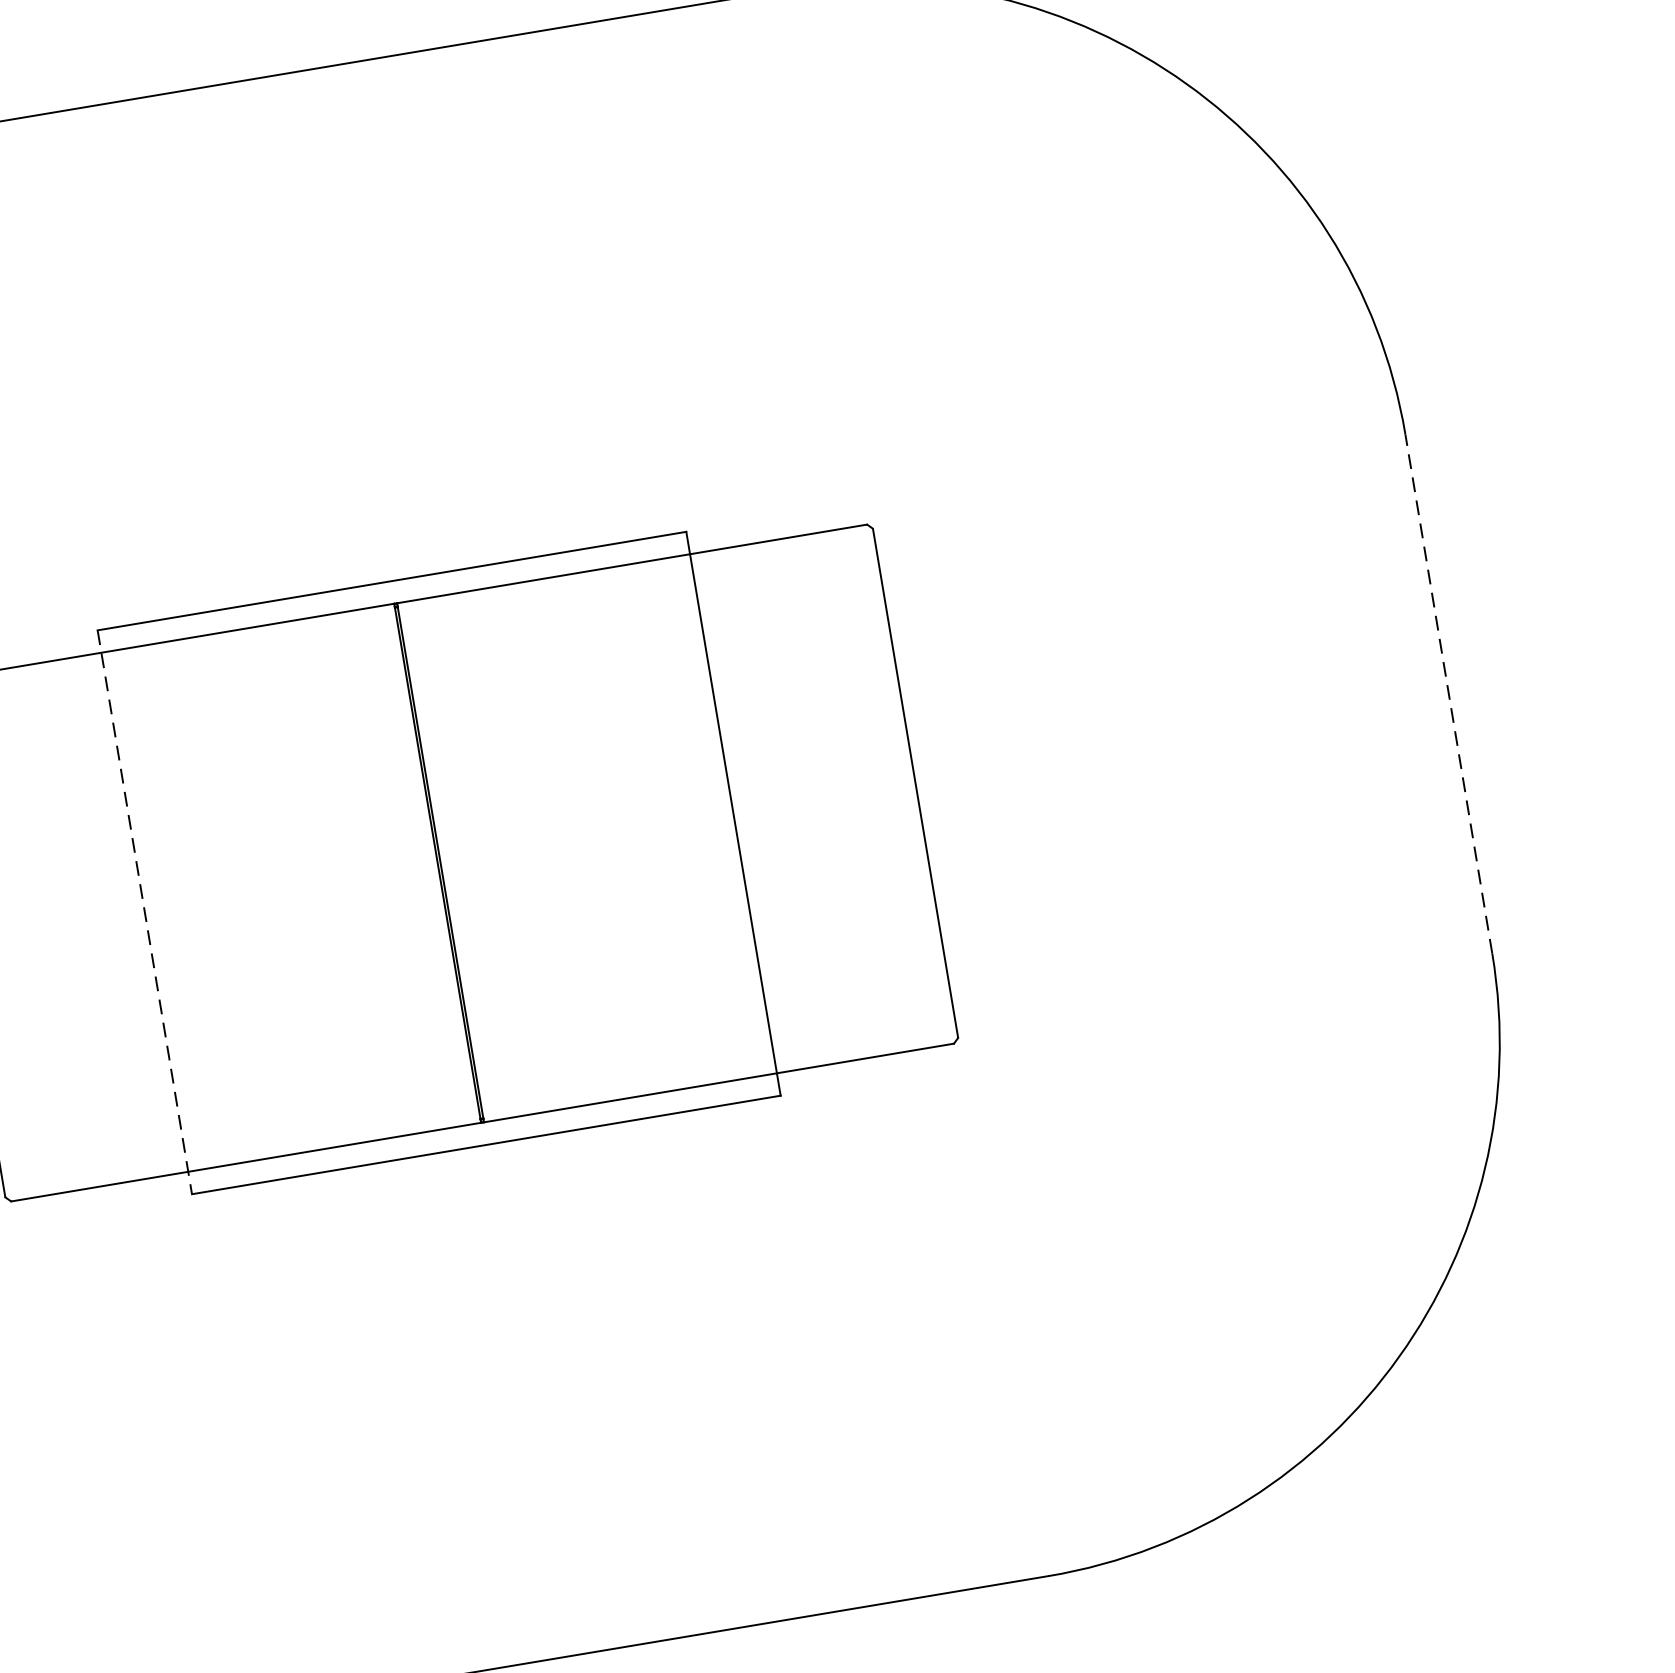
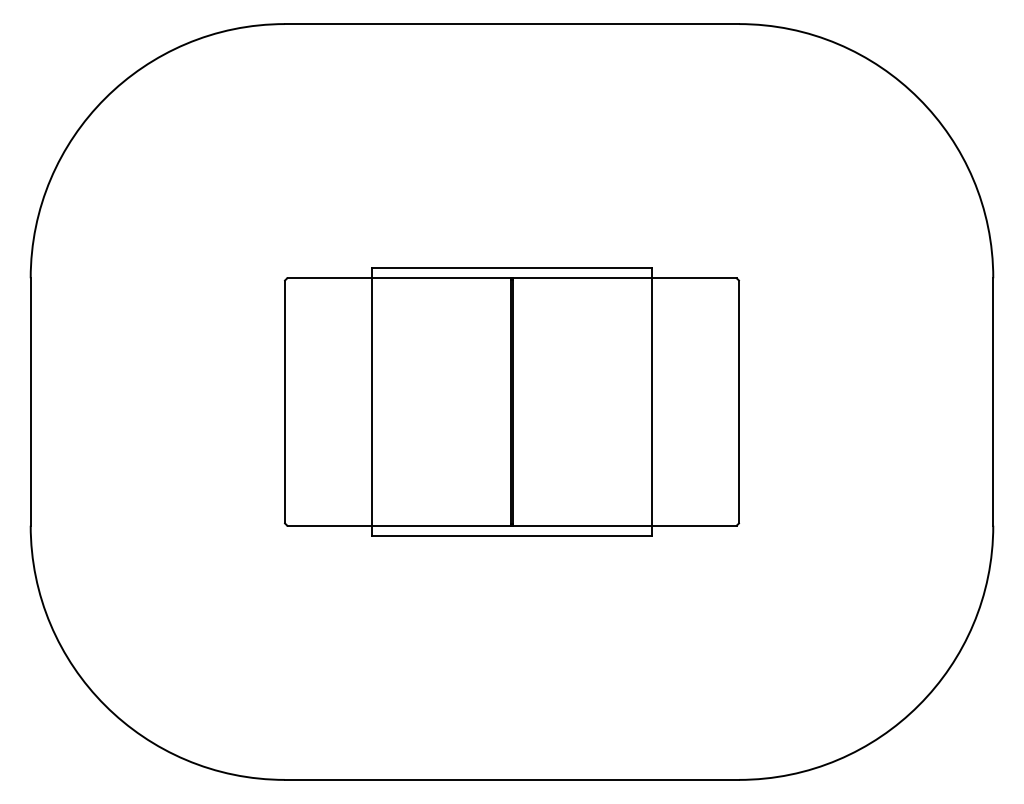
line: (1449, 692) -> (993, 401), dashed -> solid
line: (144, 913) -> (371, 402), dashed -> solid

